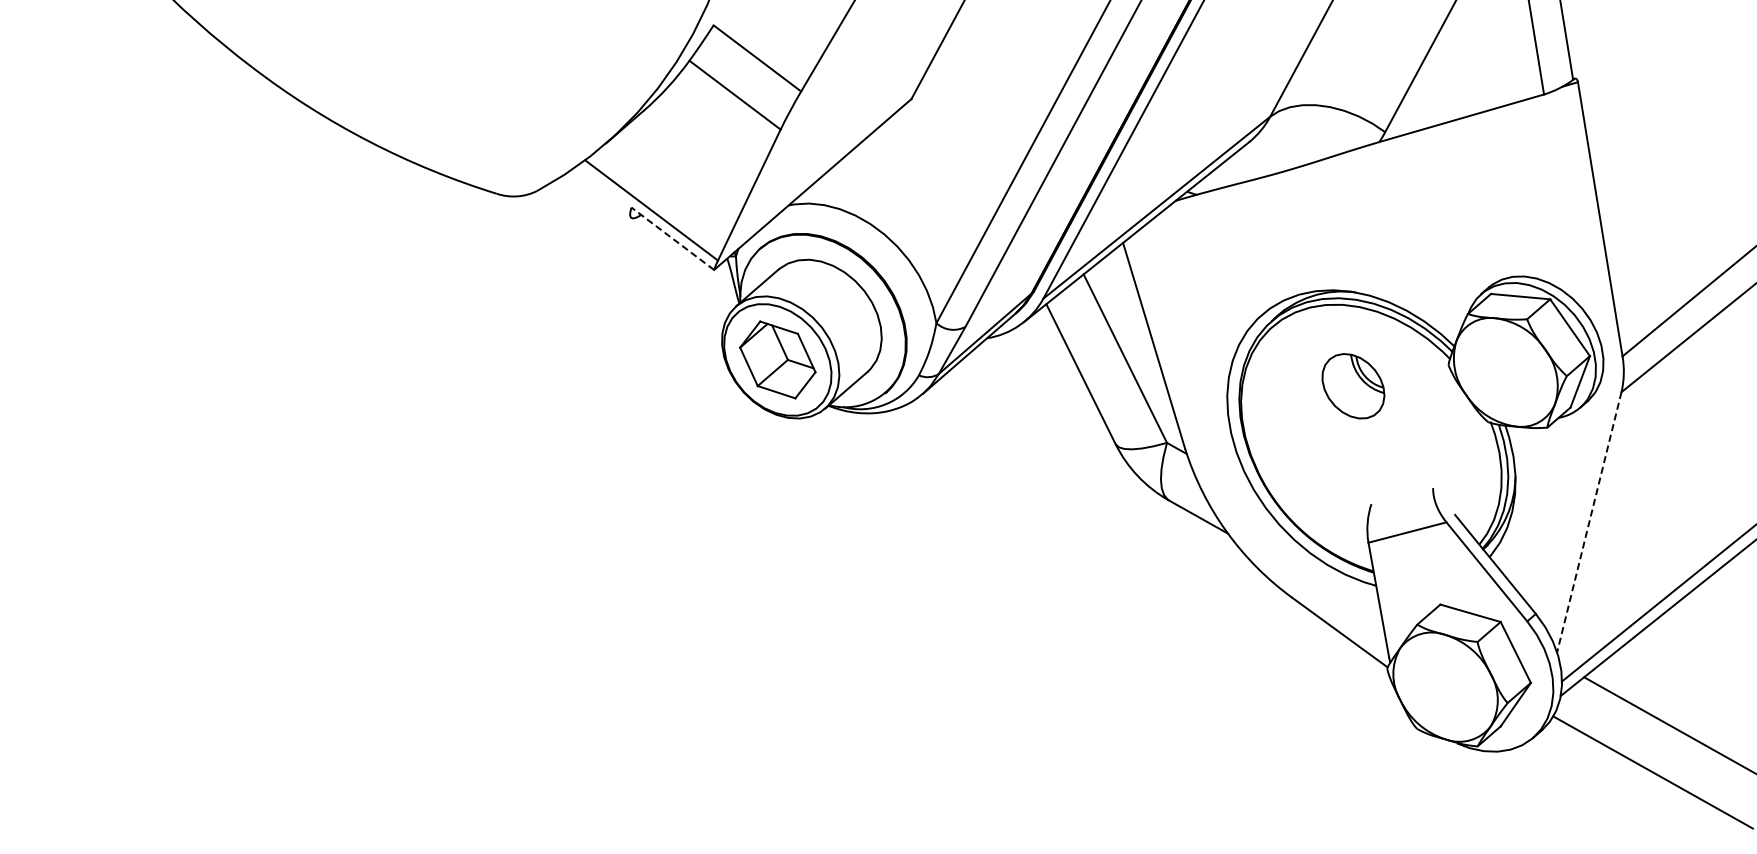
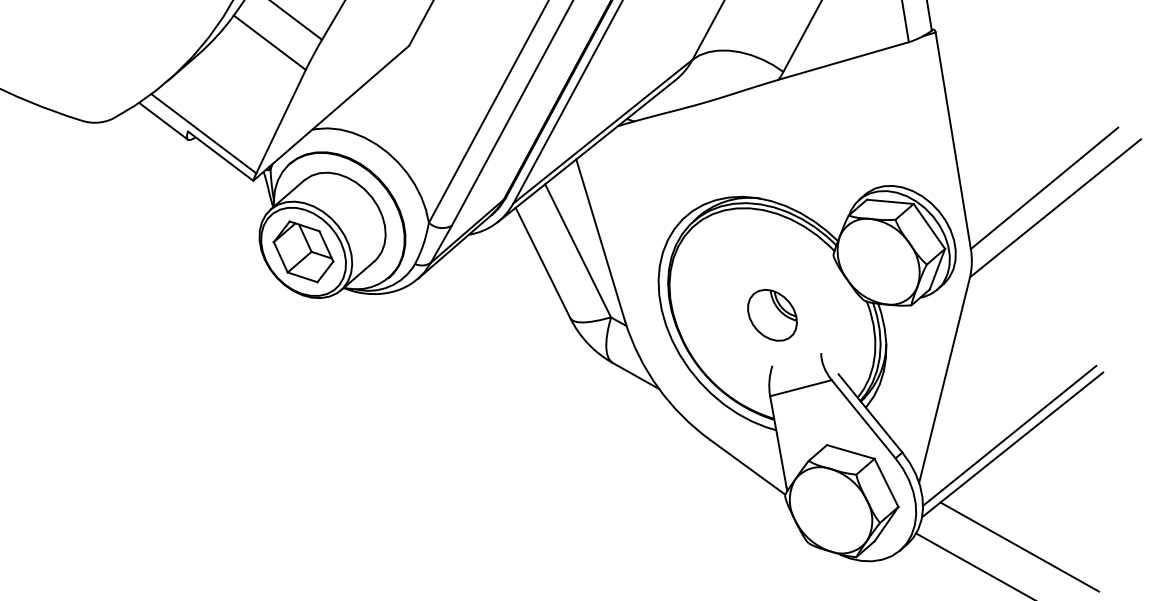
line: (600, 194) -> (163, 121), added
line: (672, 238) -> (220, 155), dashed -> solid
part: (1353, 386) -> (772, 315), moved
line: (1589, 522) -> (944, 380), dashed -> solid

